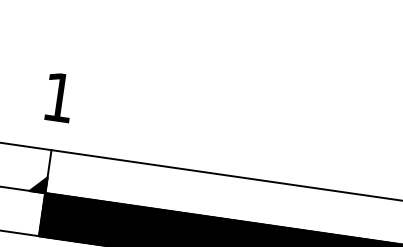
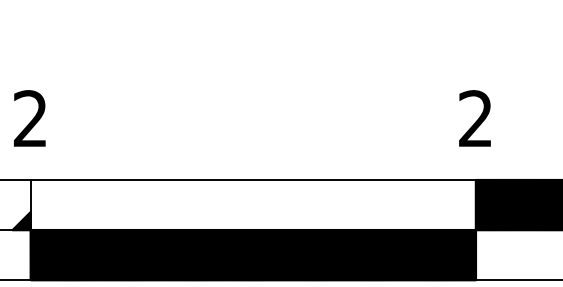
text: (58, 97) -> (29, 118), 1 -> 2

